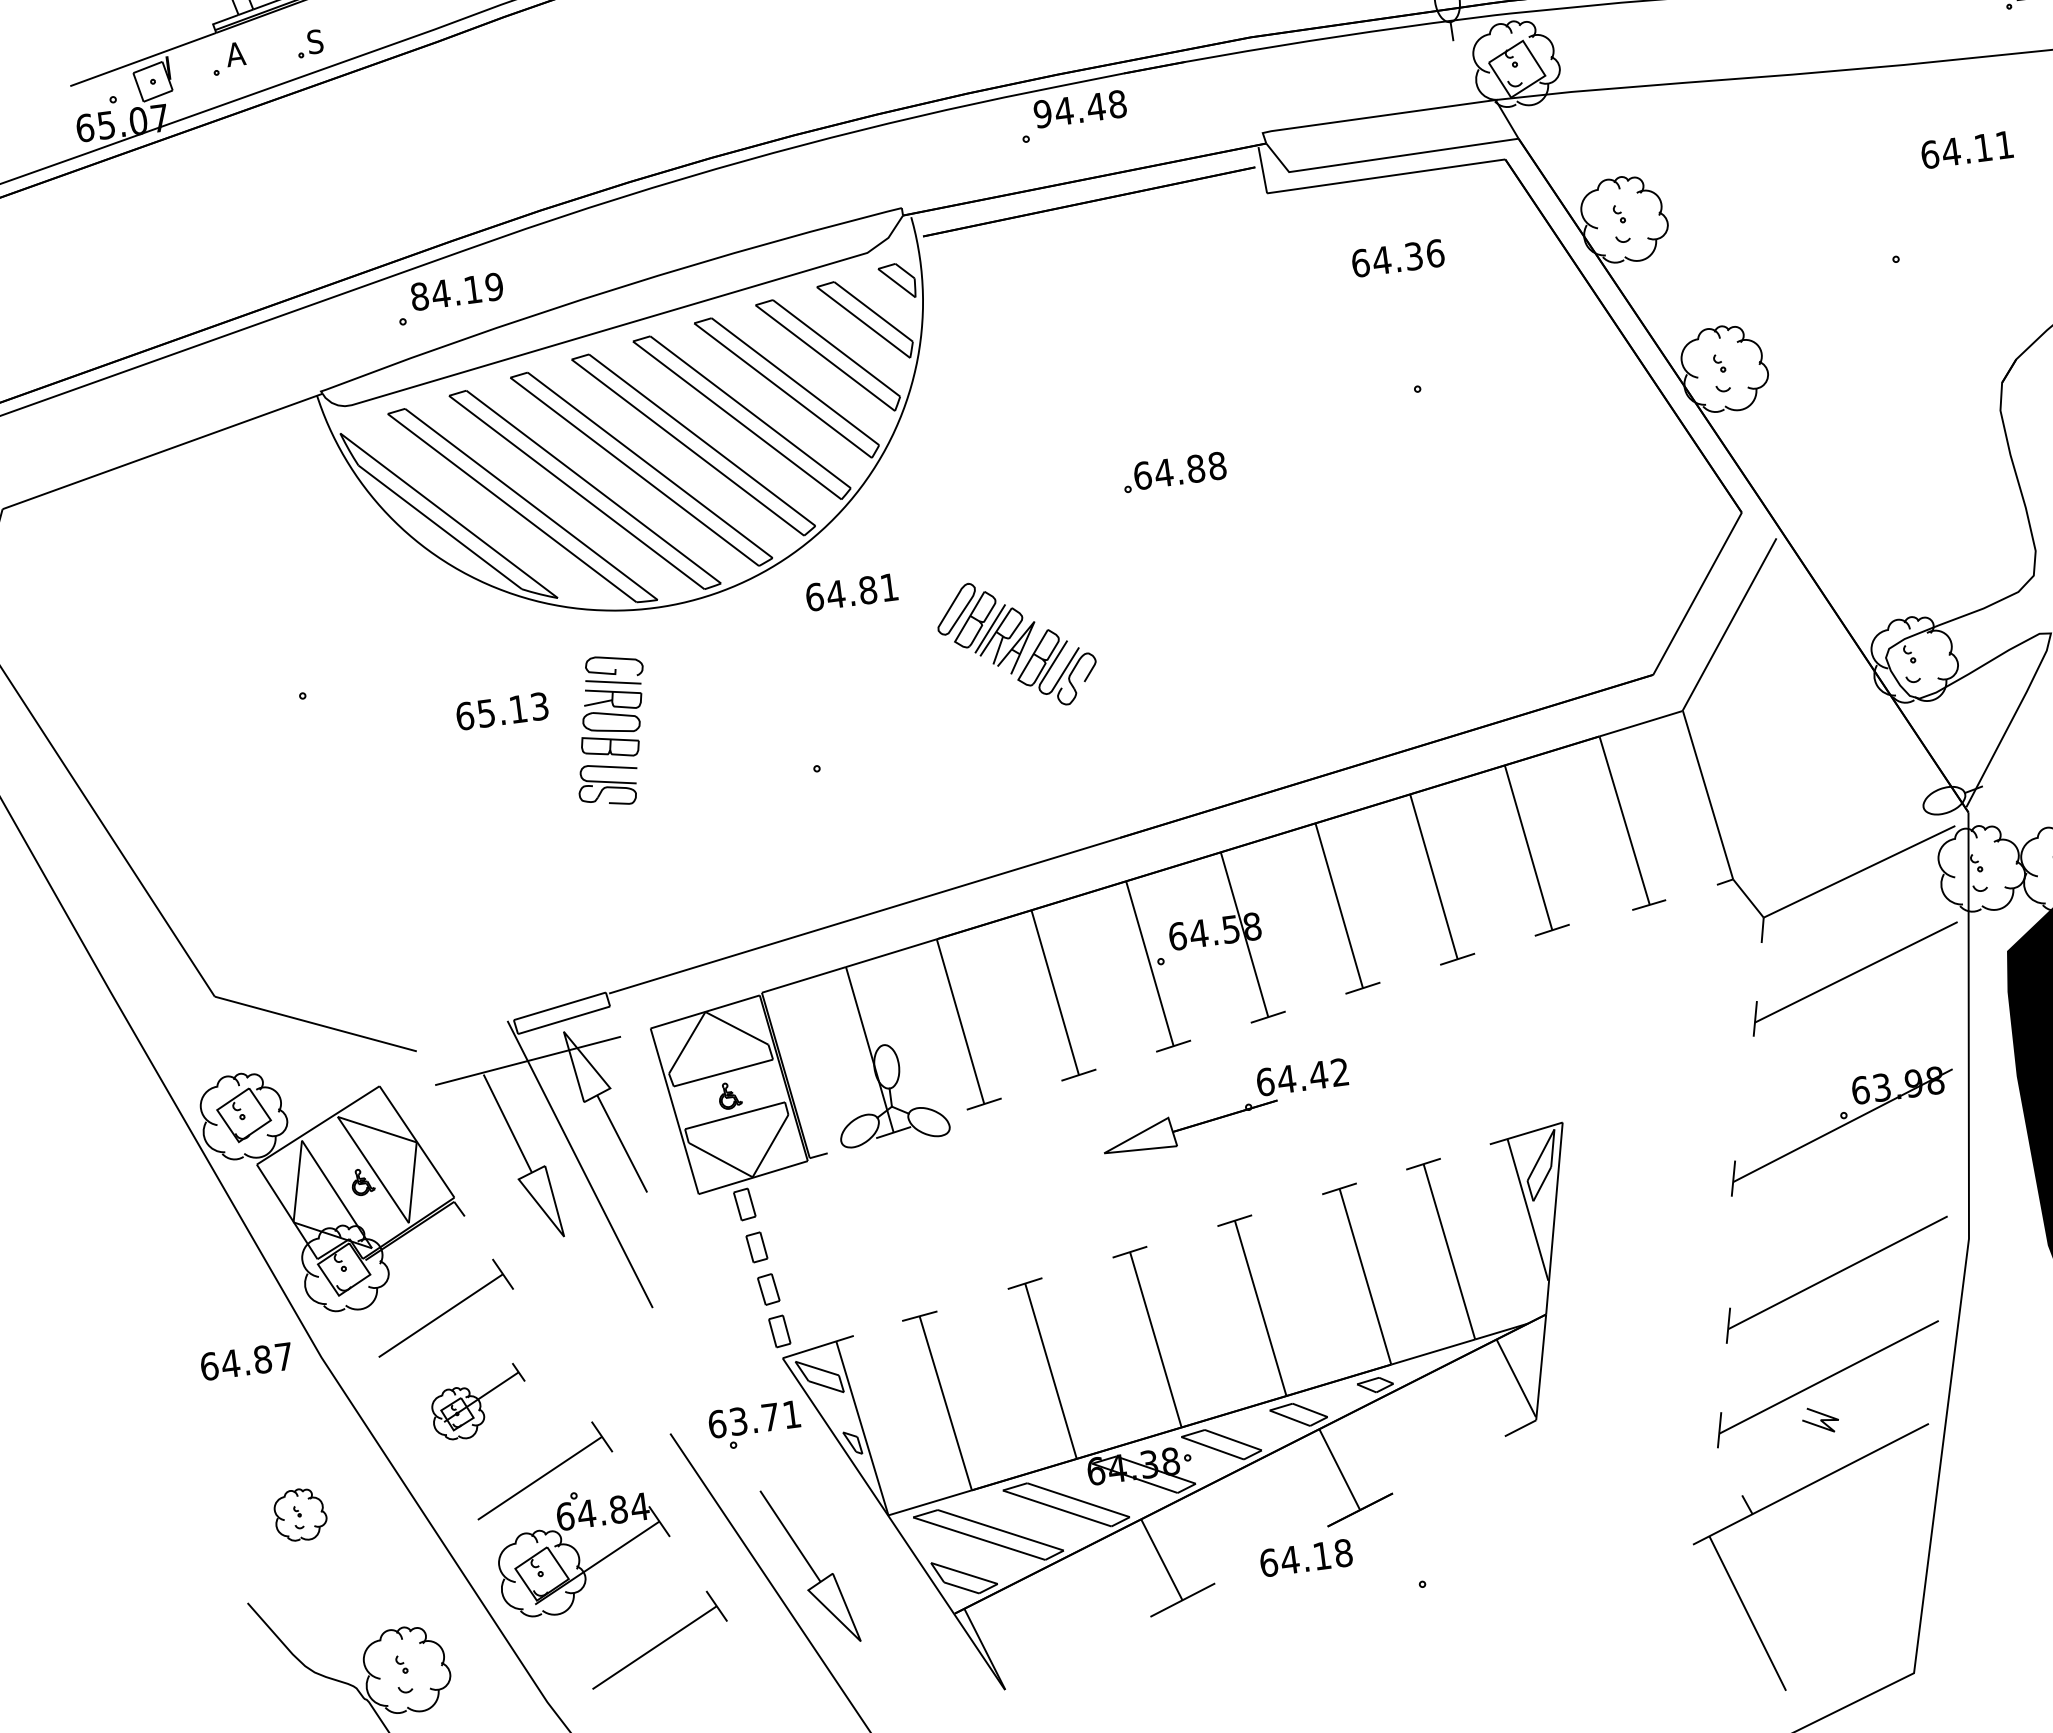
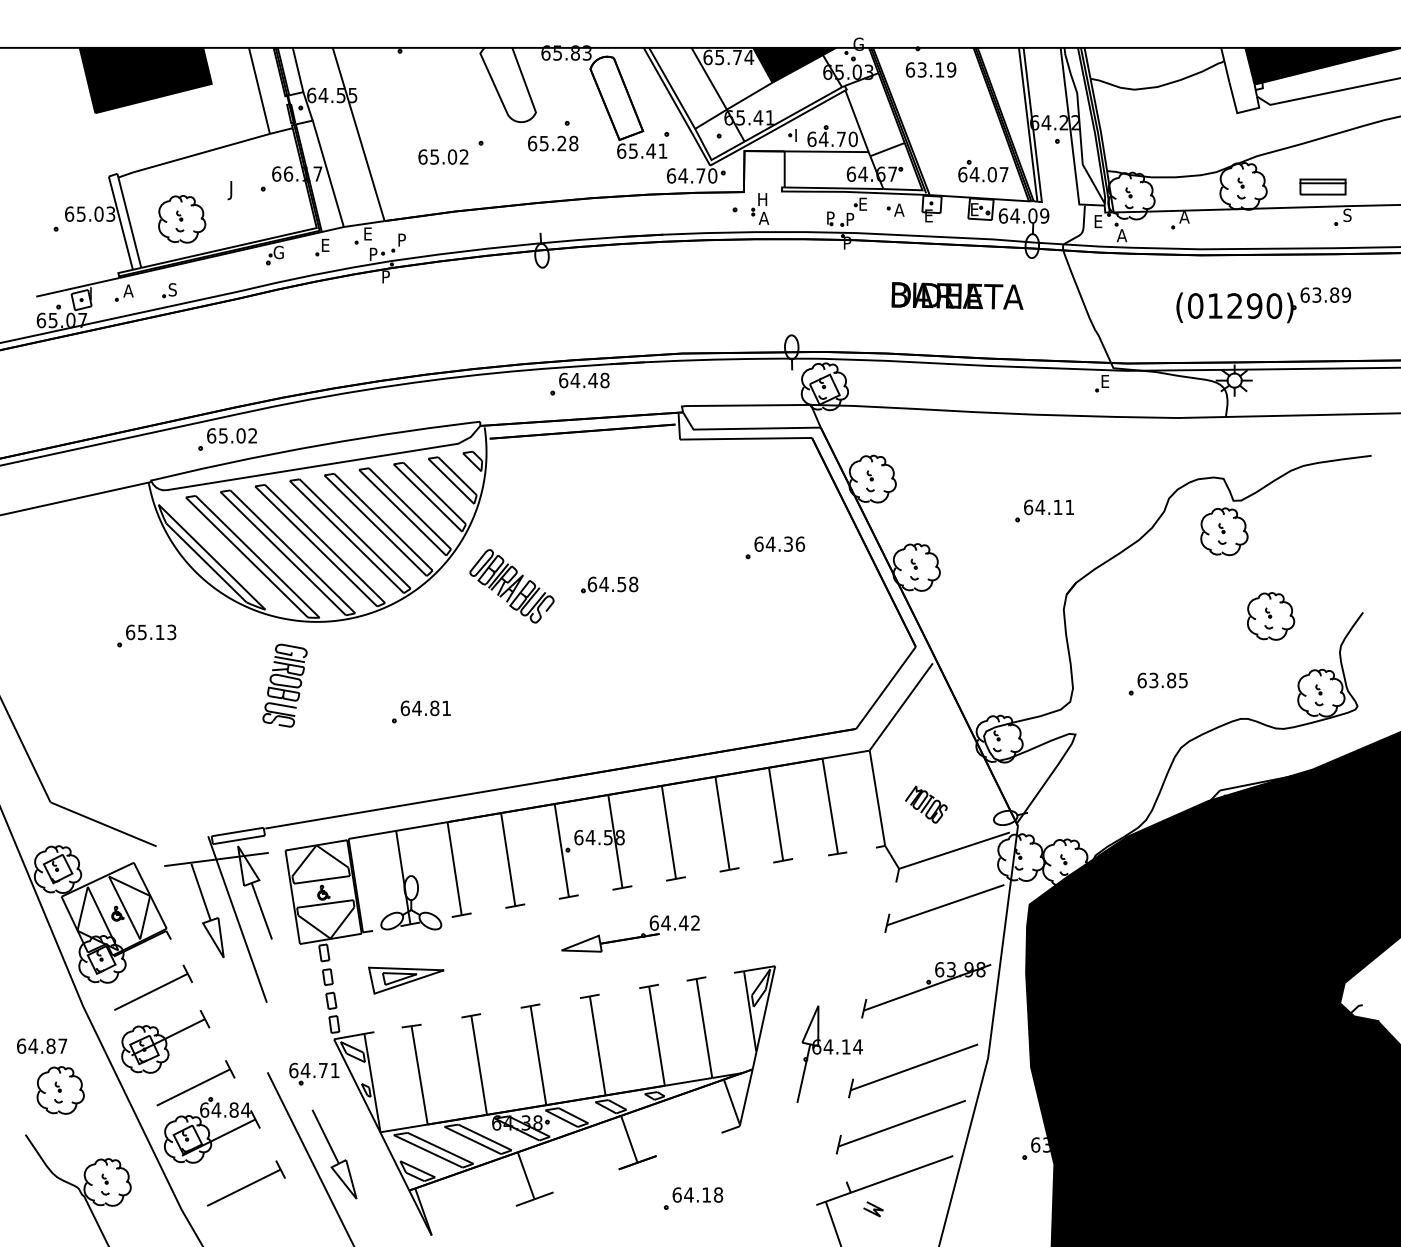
text: (1042, 113) -> (563, 380), 94.48 -> 64.48
text: (1966, 150) -> (1048, 507), moved
text: (1397, 257) -> (779, 543), moved
text: (457, 291) -> (232, 435), 84.19 -> 65.02
text: (1195, 468) -> (621, 584), 64.88 -> 64.58
text: (851, 592) -> (425, 708), moved
part: (1016, 644) -> (511, 586), moved
text: (502, 711) -> (151, 632), moved
part: (1798, 794) -> (926, 804), added
part: (1224, 1106) -> (630, 933), moved
part: (899, 1235) -> (406, 980), added
part: (1681, 1267) -> (829, 1053), added
text: (247, 1360) -> (42, 1045), moved
part: (478, 1401) -> (165, 1041), size x1.67
line: (1820, 1420) -> (873, 1209), moved
text: (738, 1421) -> (305, 1070), 63.71 -> 64.71
part: (300, 1514) -> (60, 1090), size x1.67
text: (1305, 1557) -> (697, 1194), moved

